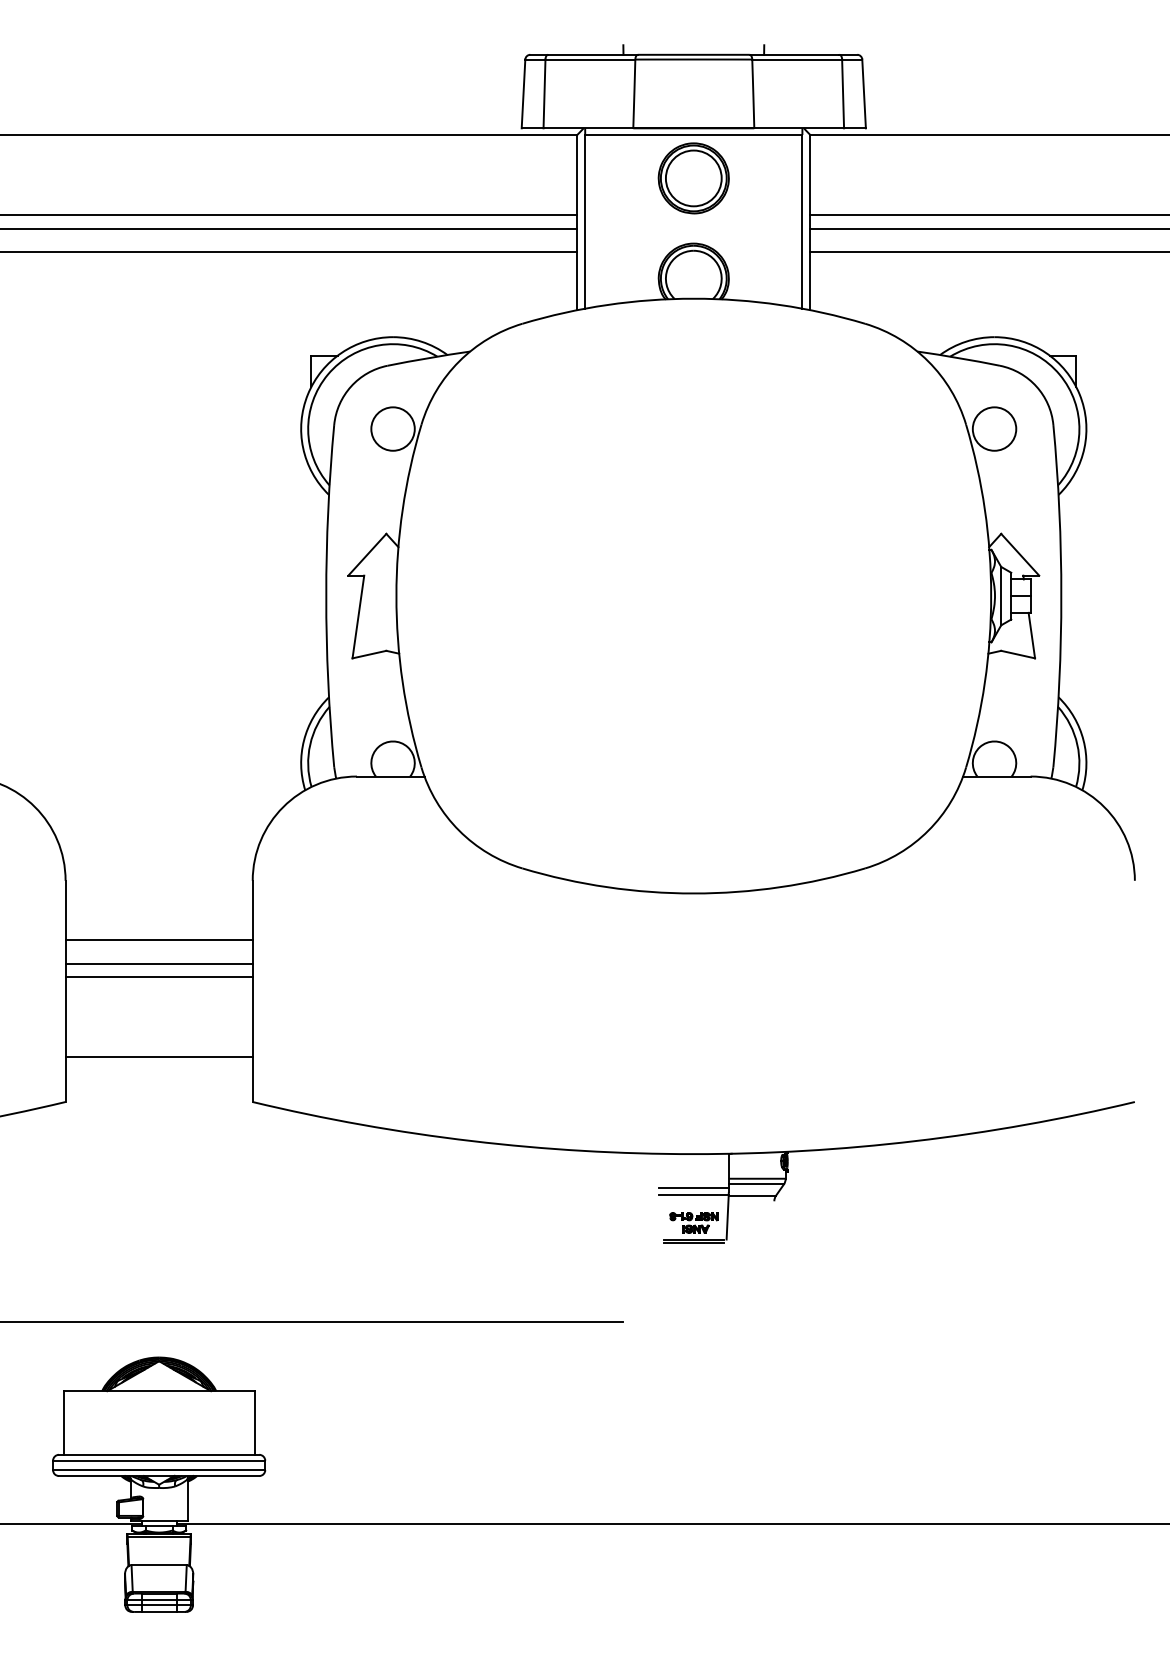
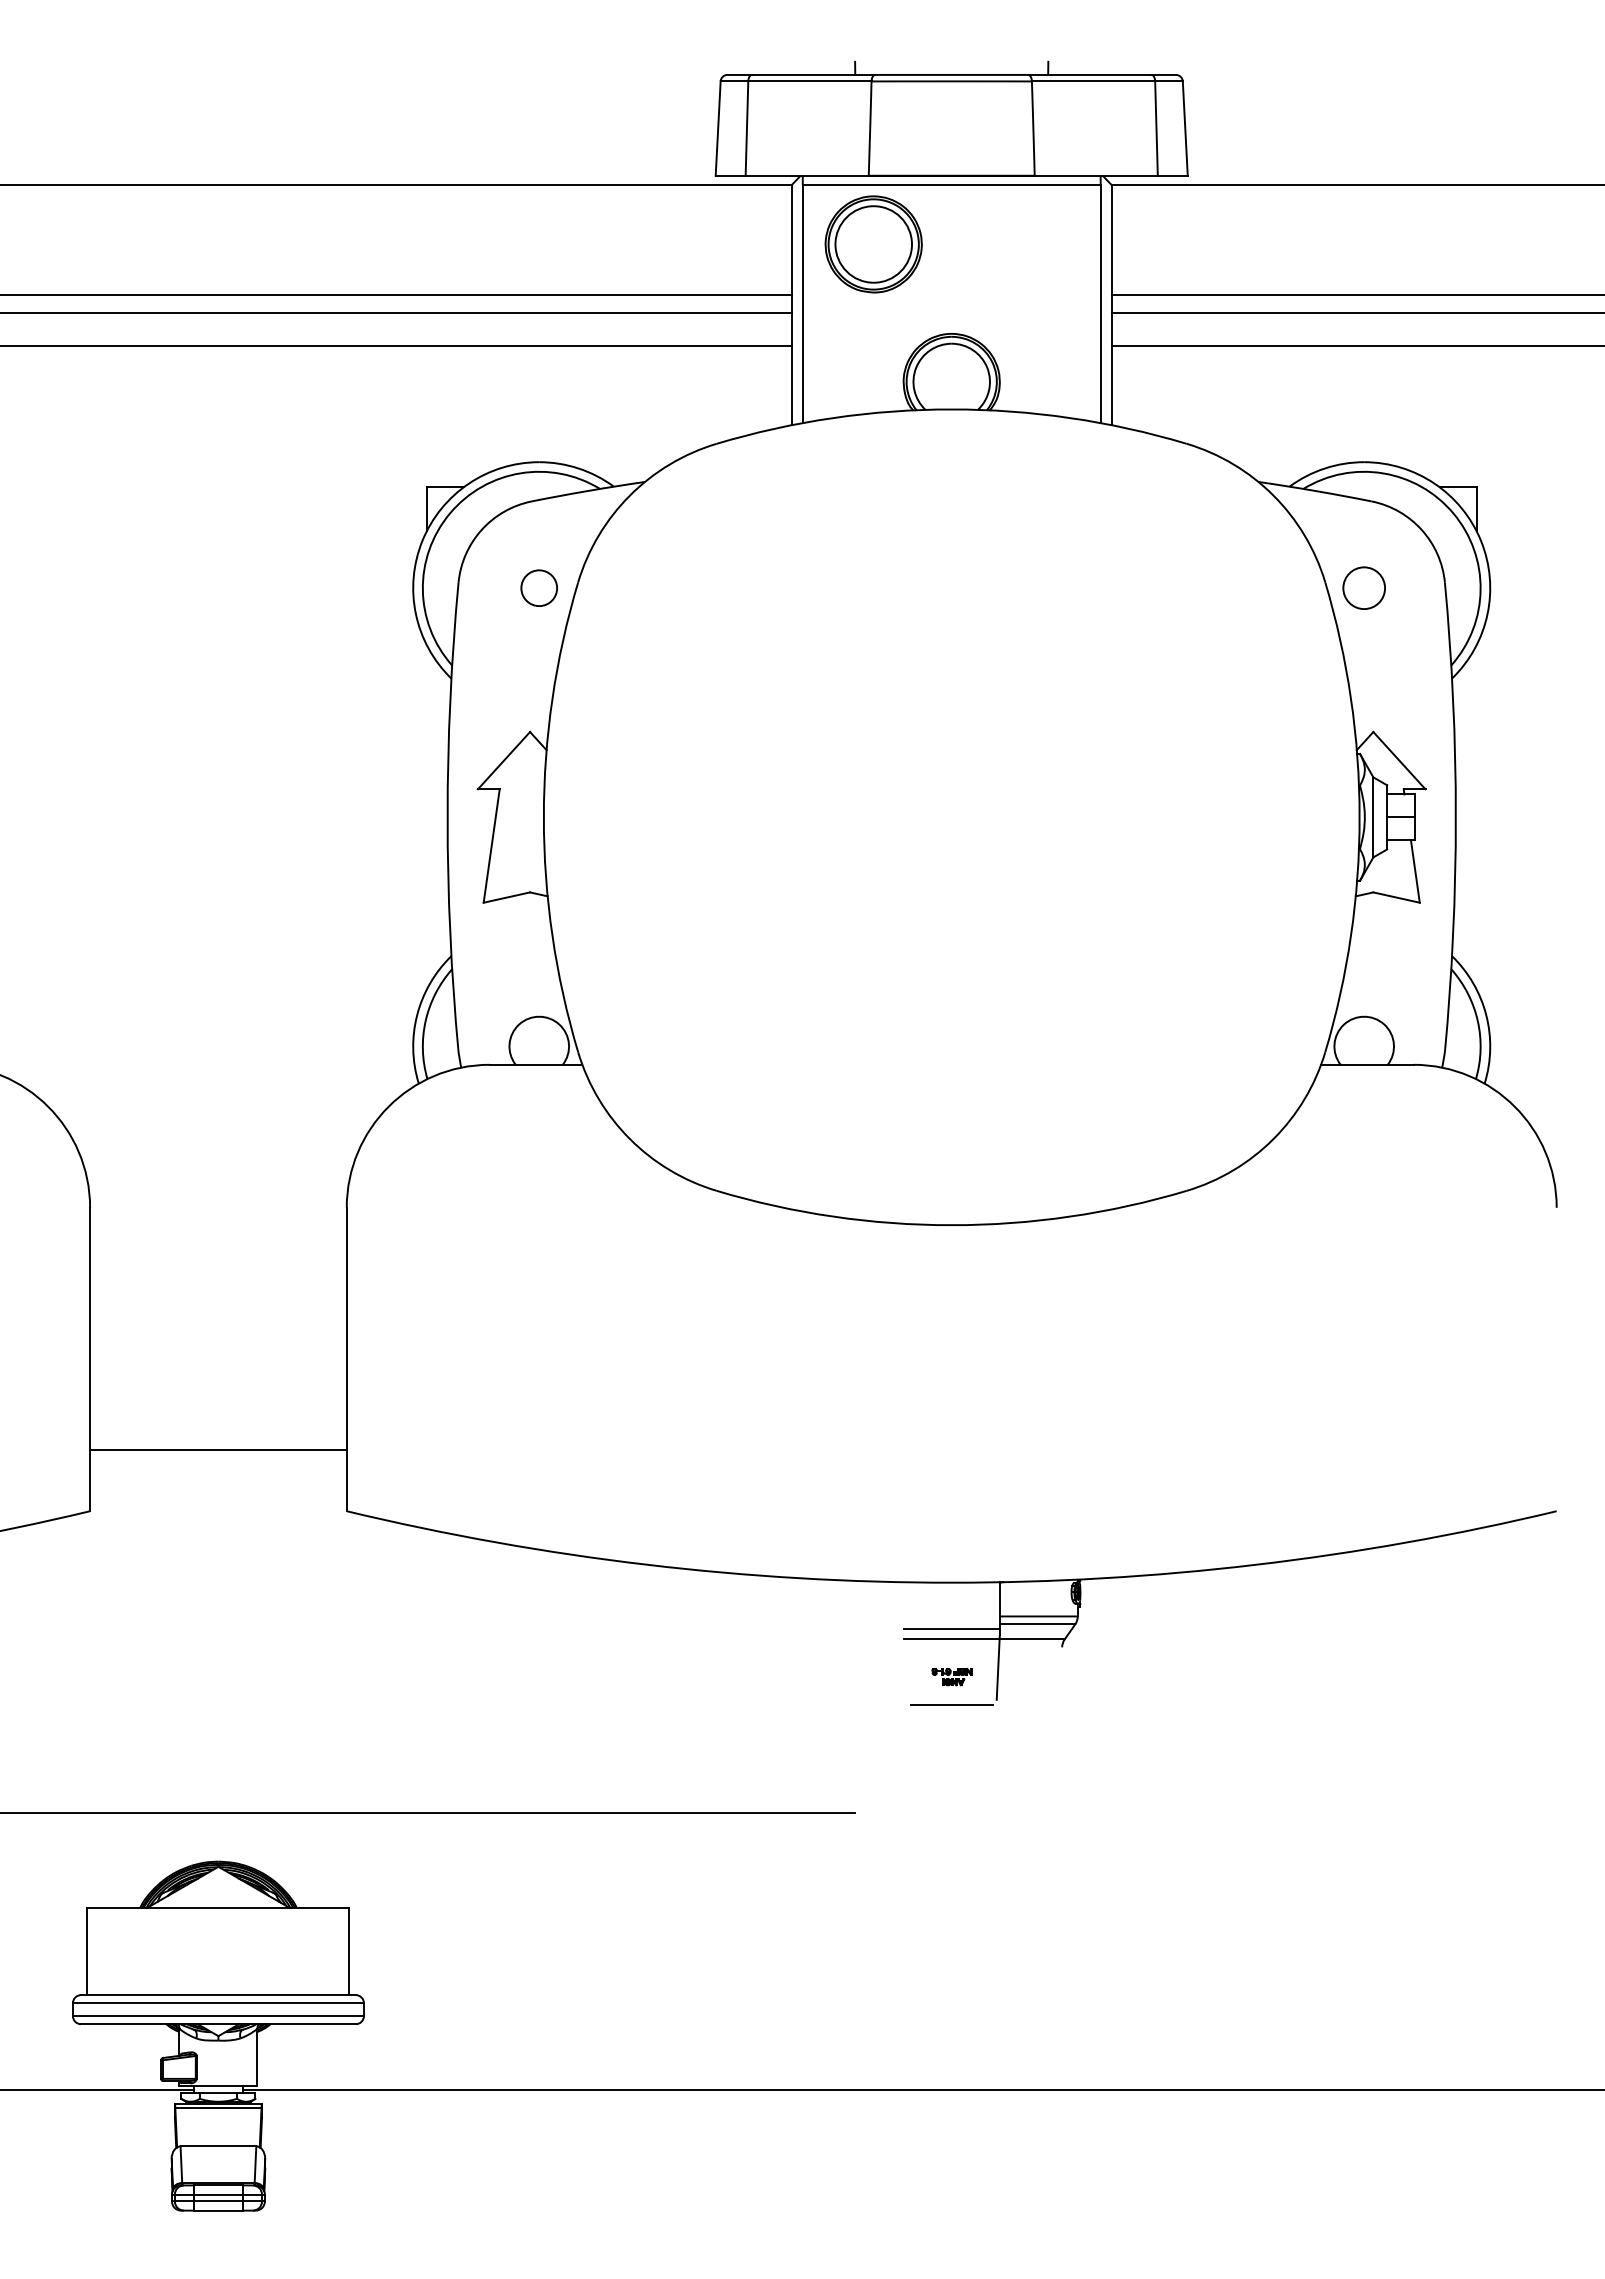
part: (693, 178) -> (873, 244), moved
circle: (393, 429) -> (539, 588), size x0.6
circle: (994, 429) -> (1364, 588), size x0.7
line: (159, 940) -> (218, 1289), removed
line: (159, 963) -> (218, 1321), removed
line: (159, 976) -> (218, 1339), removed
part: (693, 1222) -> (951, 1676), size x0.6
line: (693, 1239) -> (951, 1699), removed

